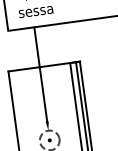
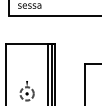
line: (41, 74) -> (27, 48), removed

